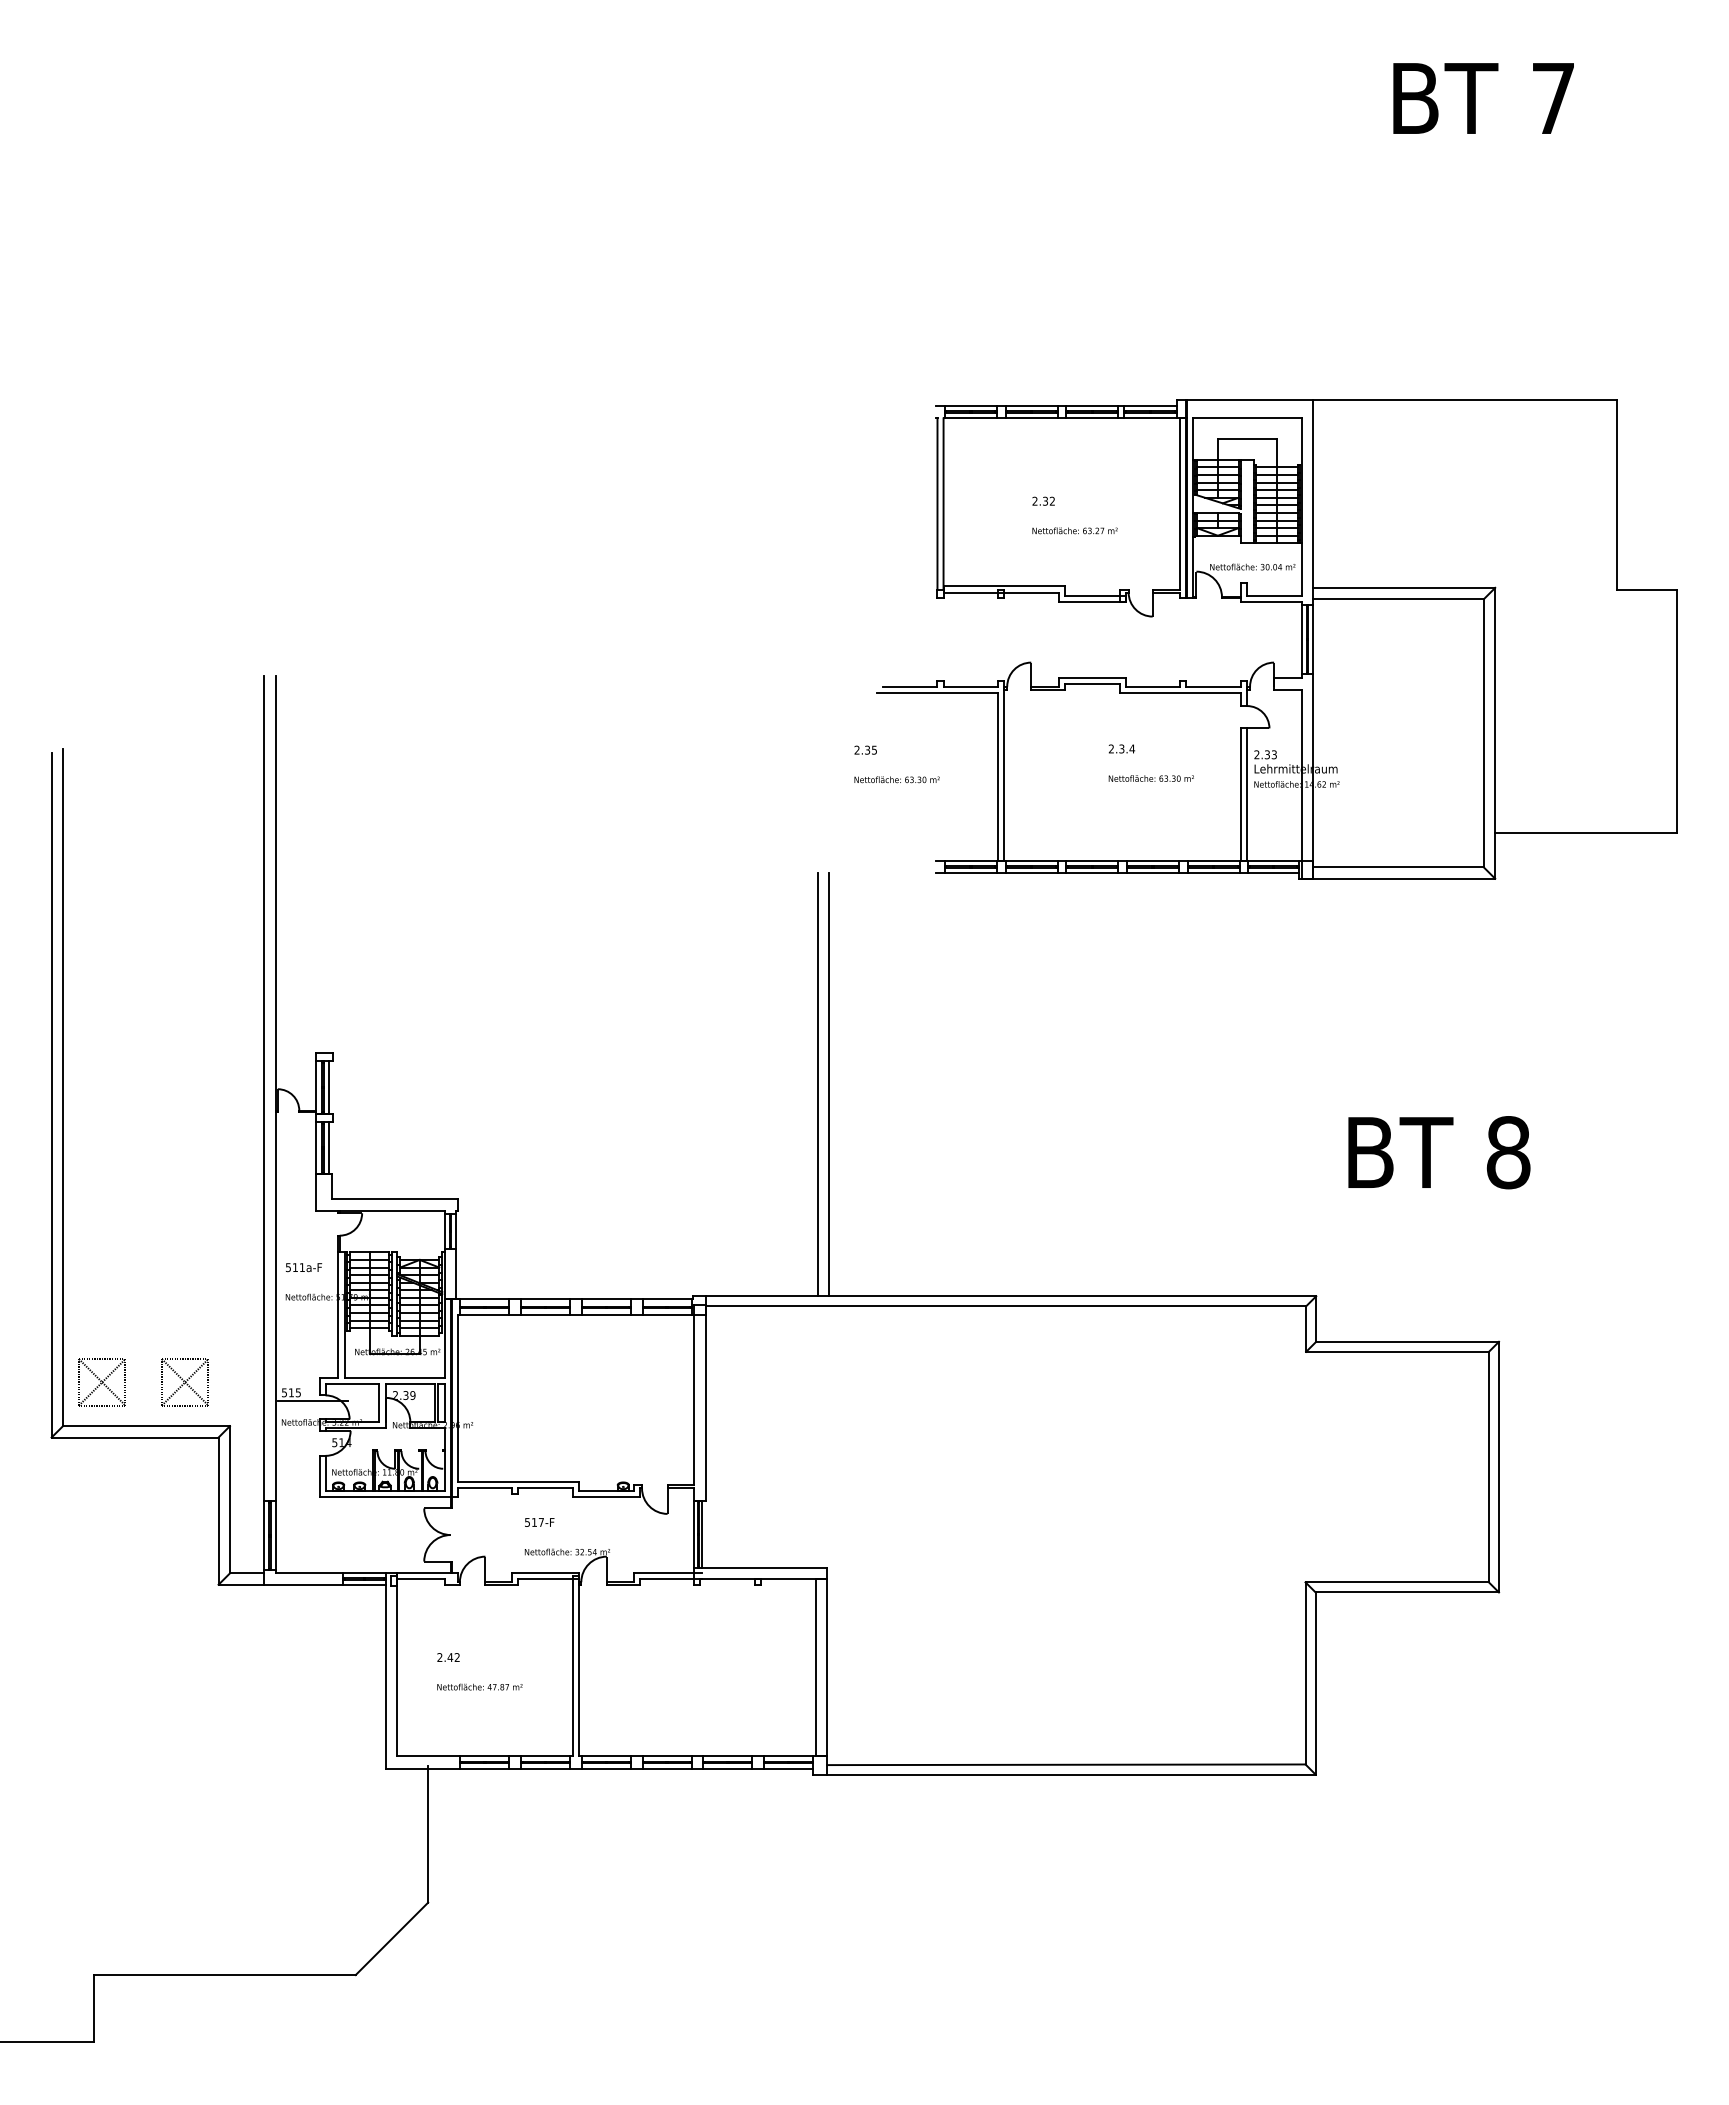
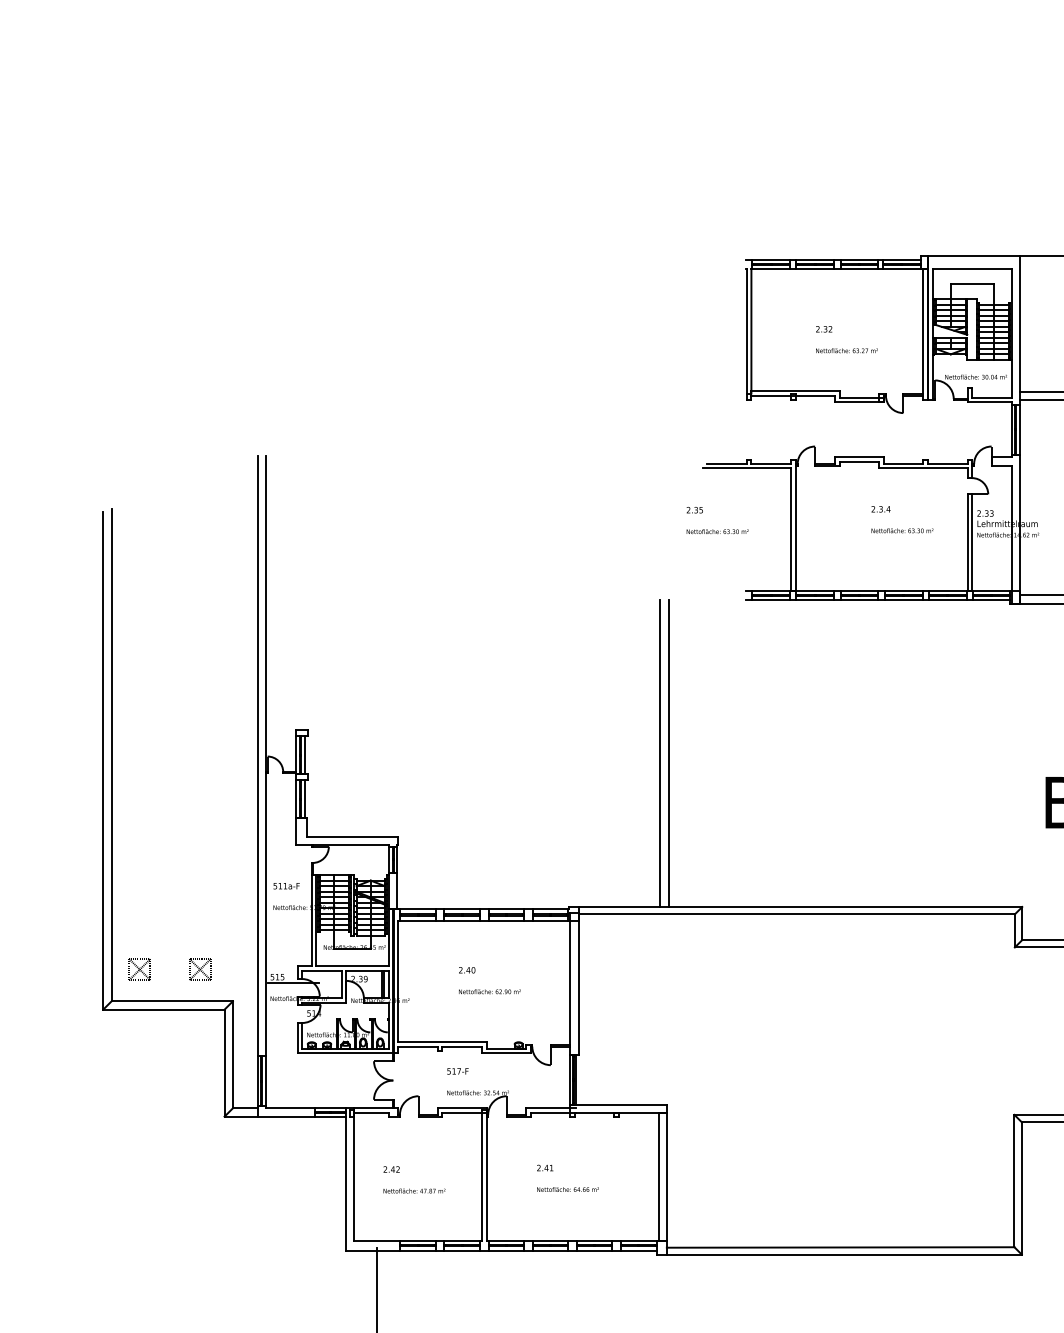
part: (101, 1382) -> (139, 969), size x0.62
part: (184, 1382) -> (199, 969), size x0.62
part: (577, 1409) -> (485, 989), added
part: (684, 1681) -> (563, 1186), added

